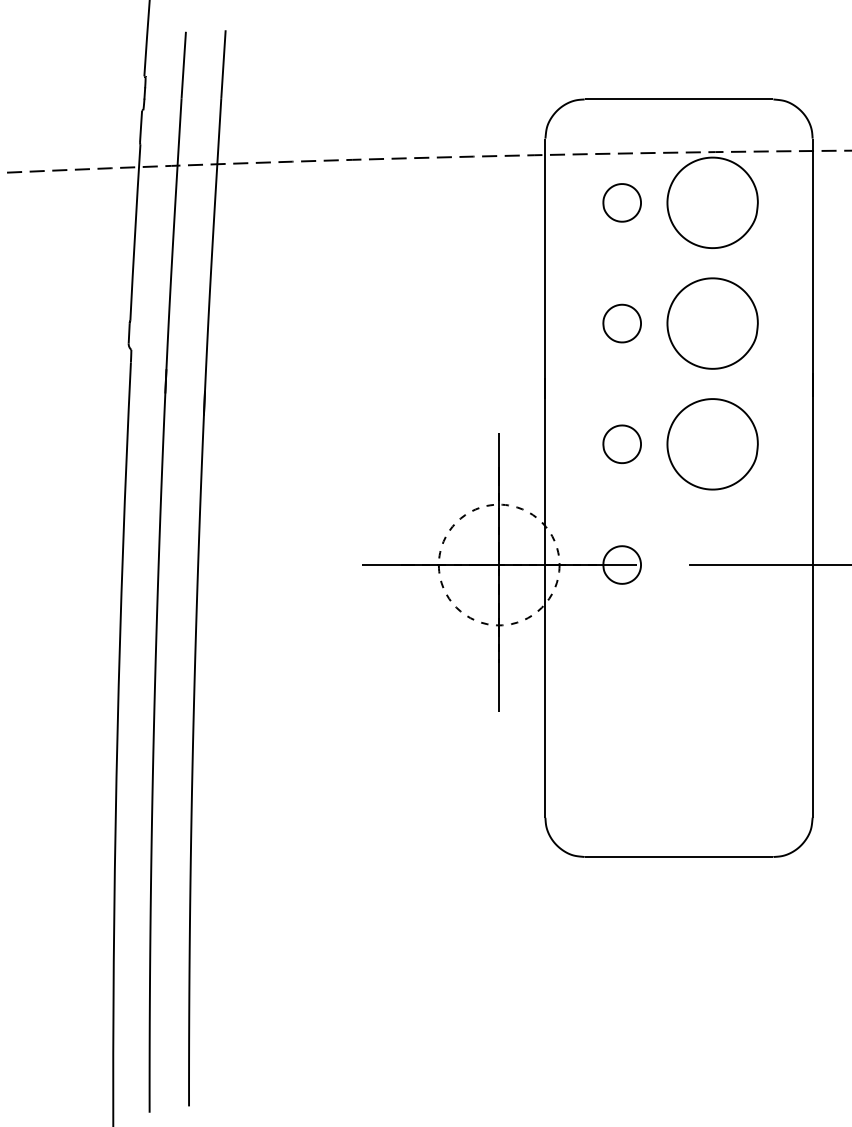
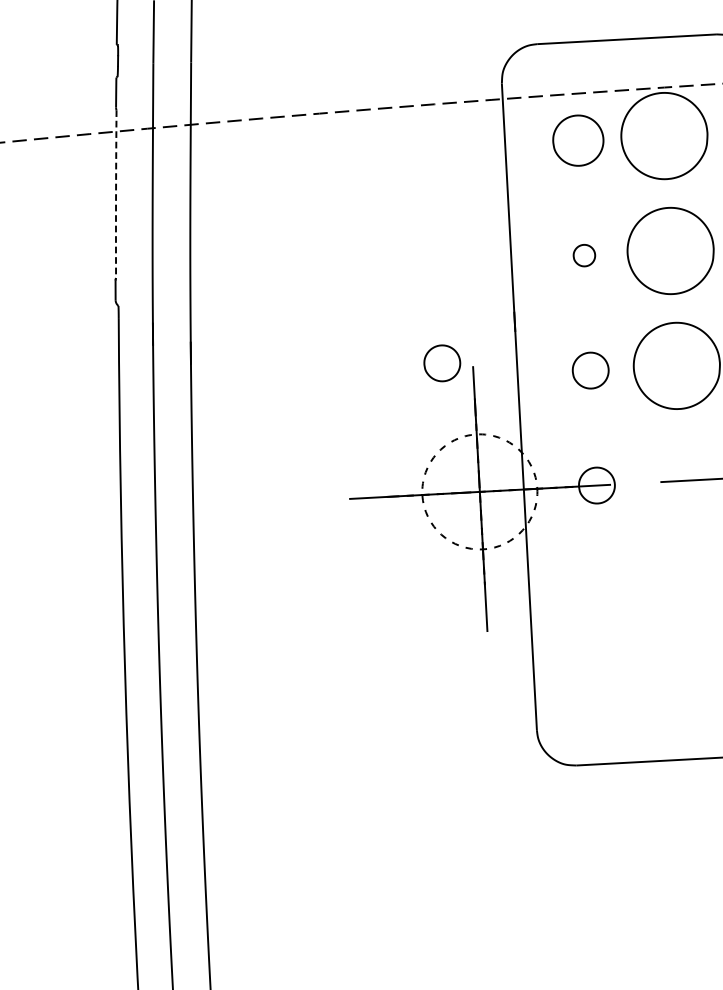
part: (621, 202) -> (577, 140), size x1.4
arc: (135, 232) -> (116, 194), solid -> dashed
part: (621, 323) -> (583, 255), size x0.6
part: (466, 427) -> (441, 362), added

